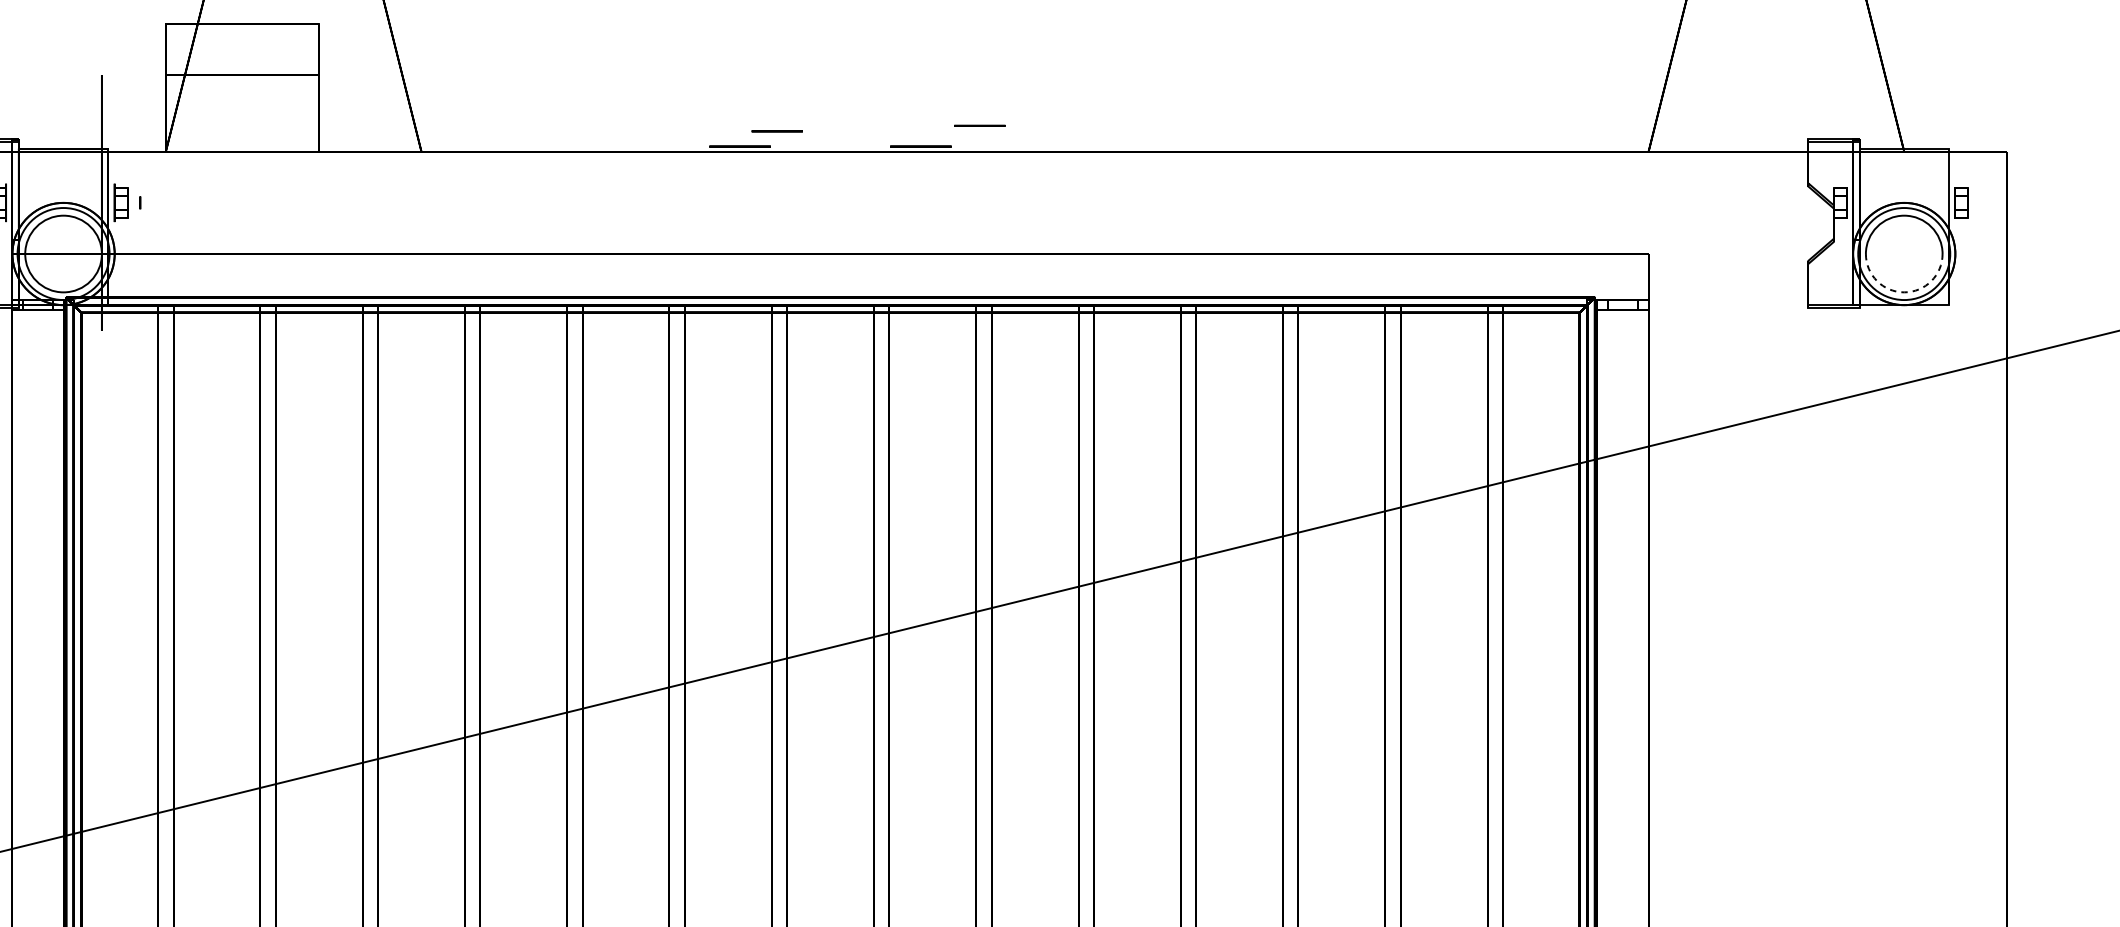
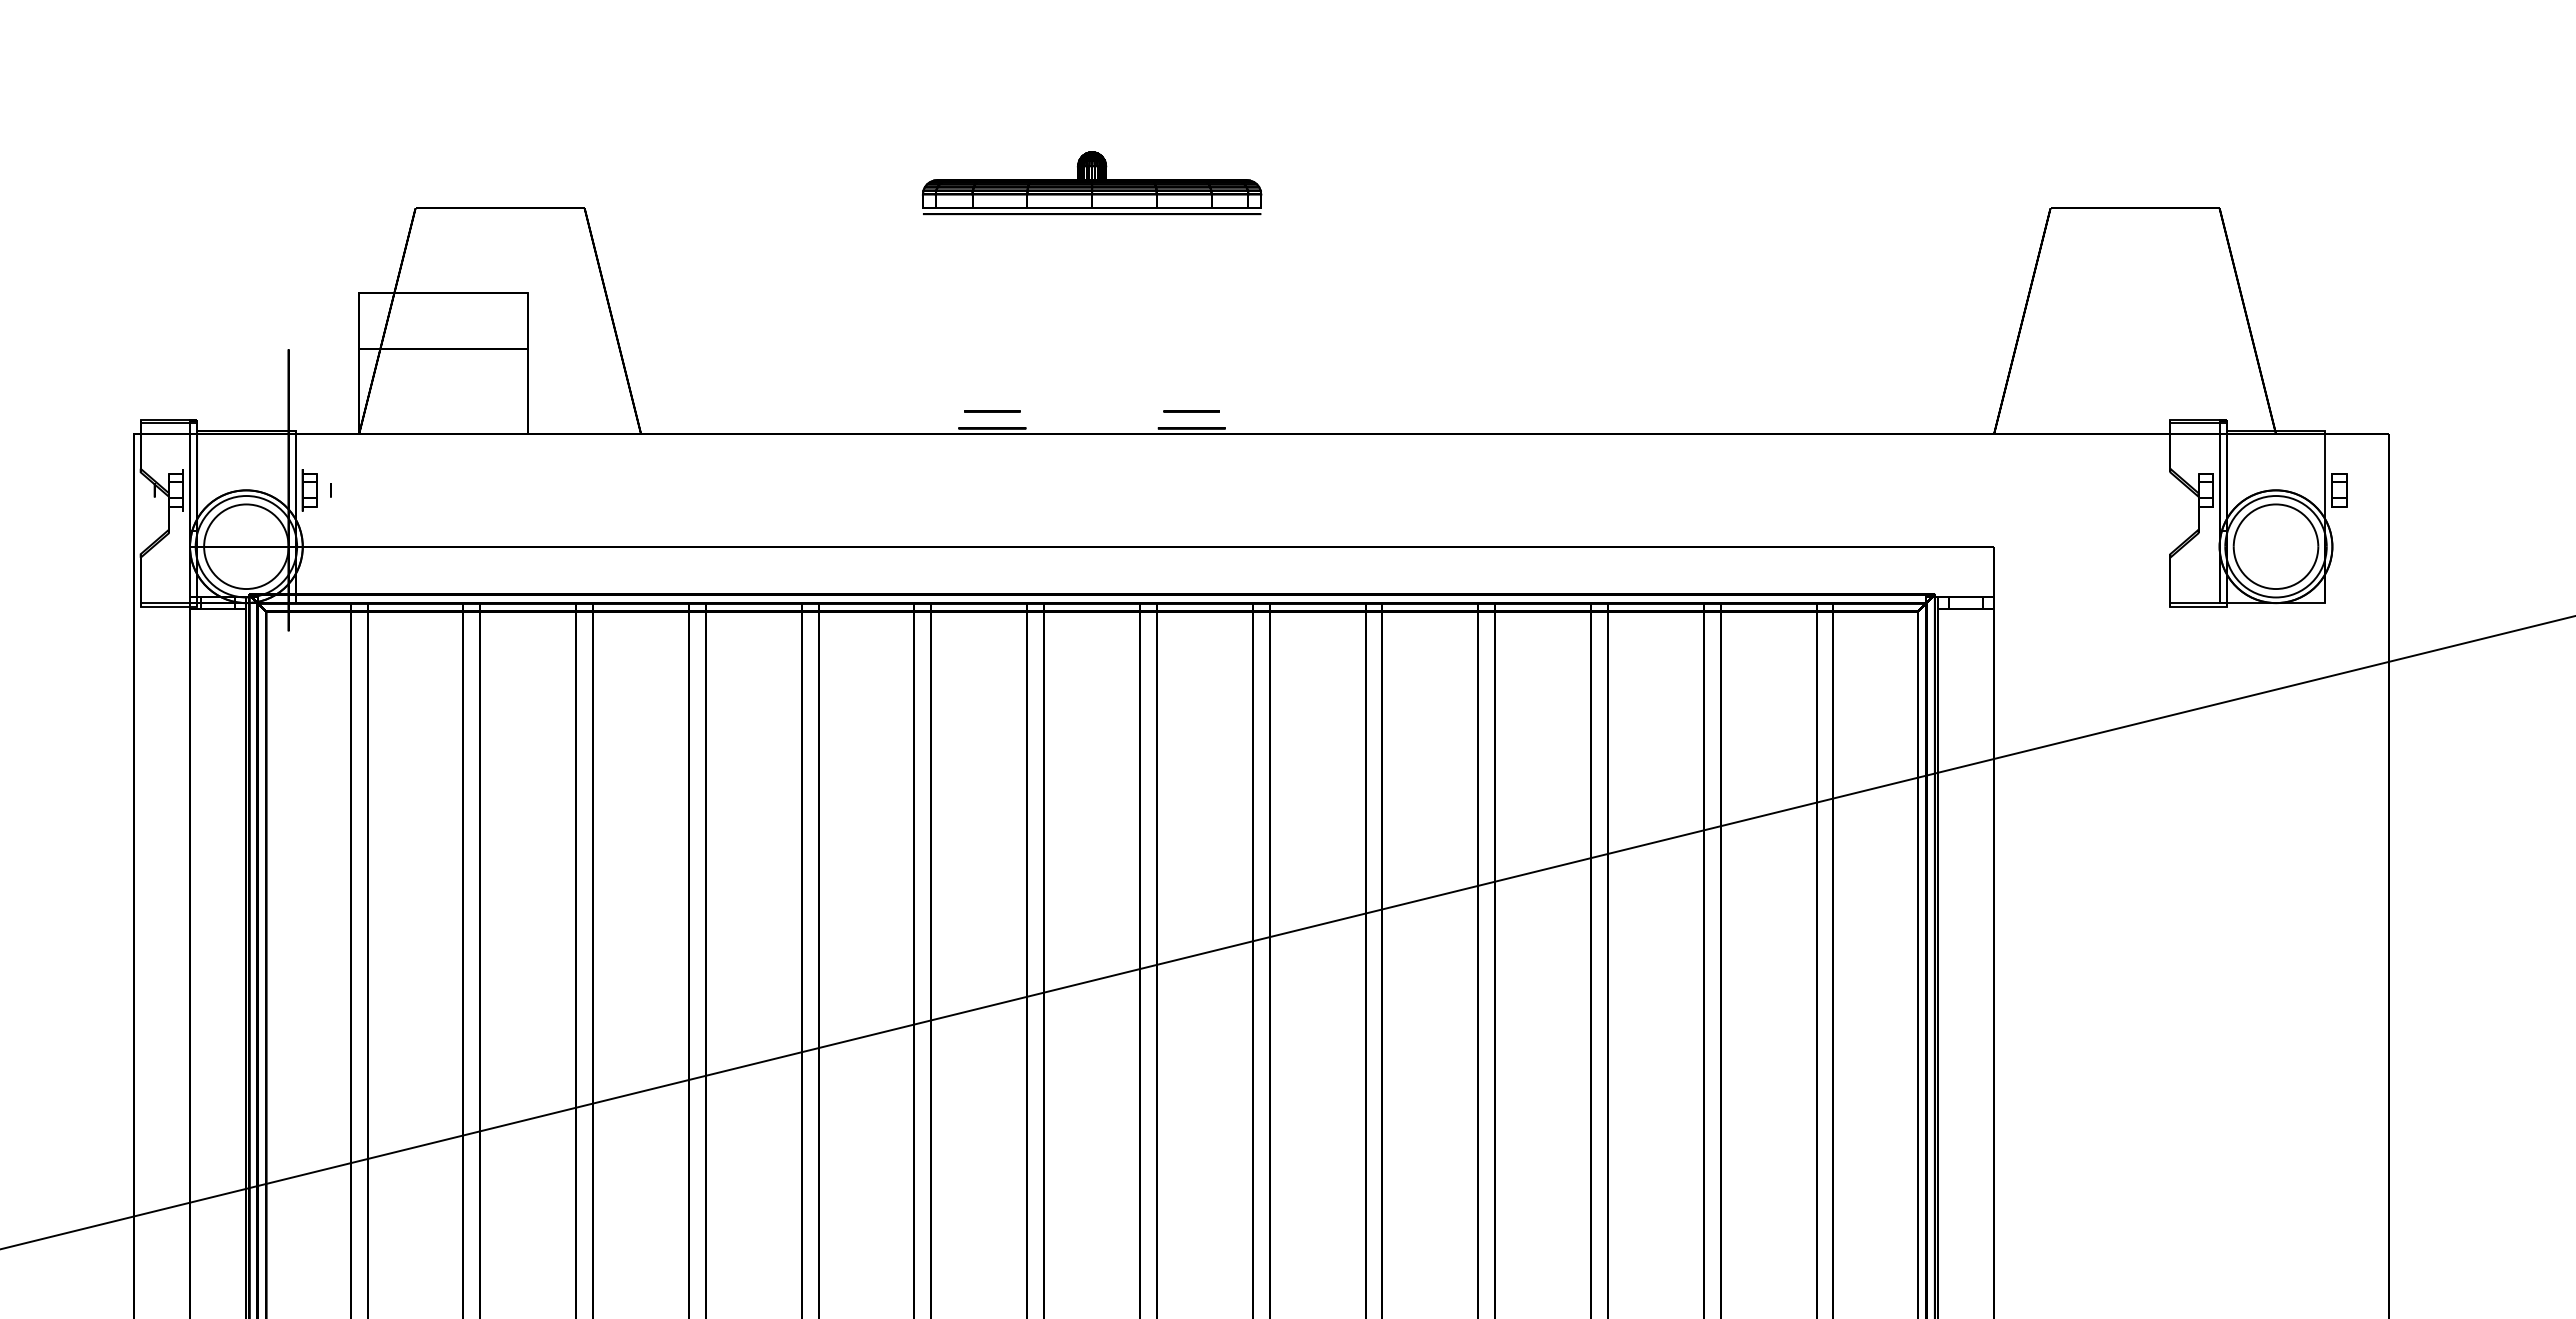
line: (979, 125) -> (1191, 411), moved
line: (777, 131) -> (992, 411), moved
arc: (1904, 292) -> (2276, 589), dashed -> solid

